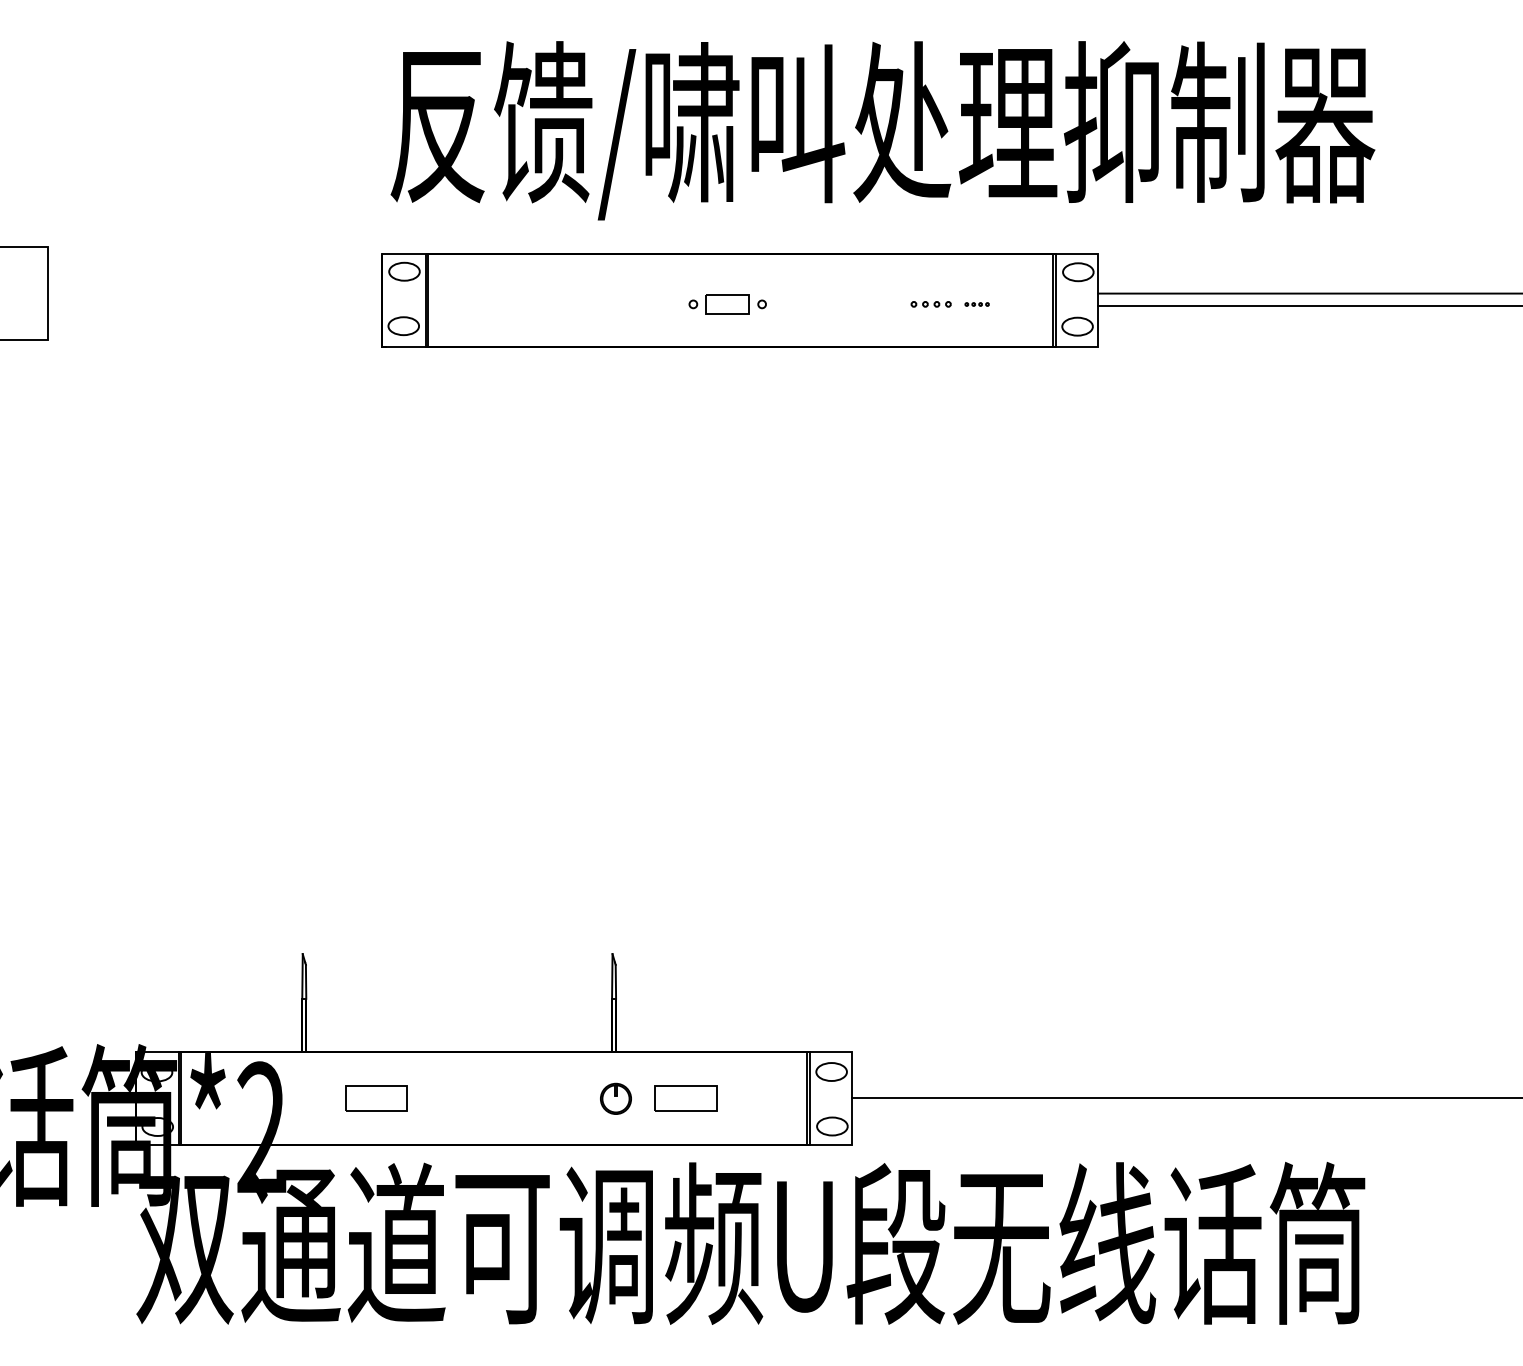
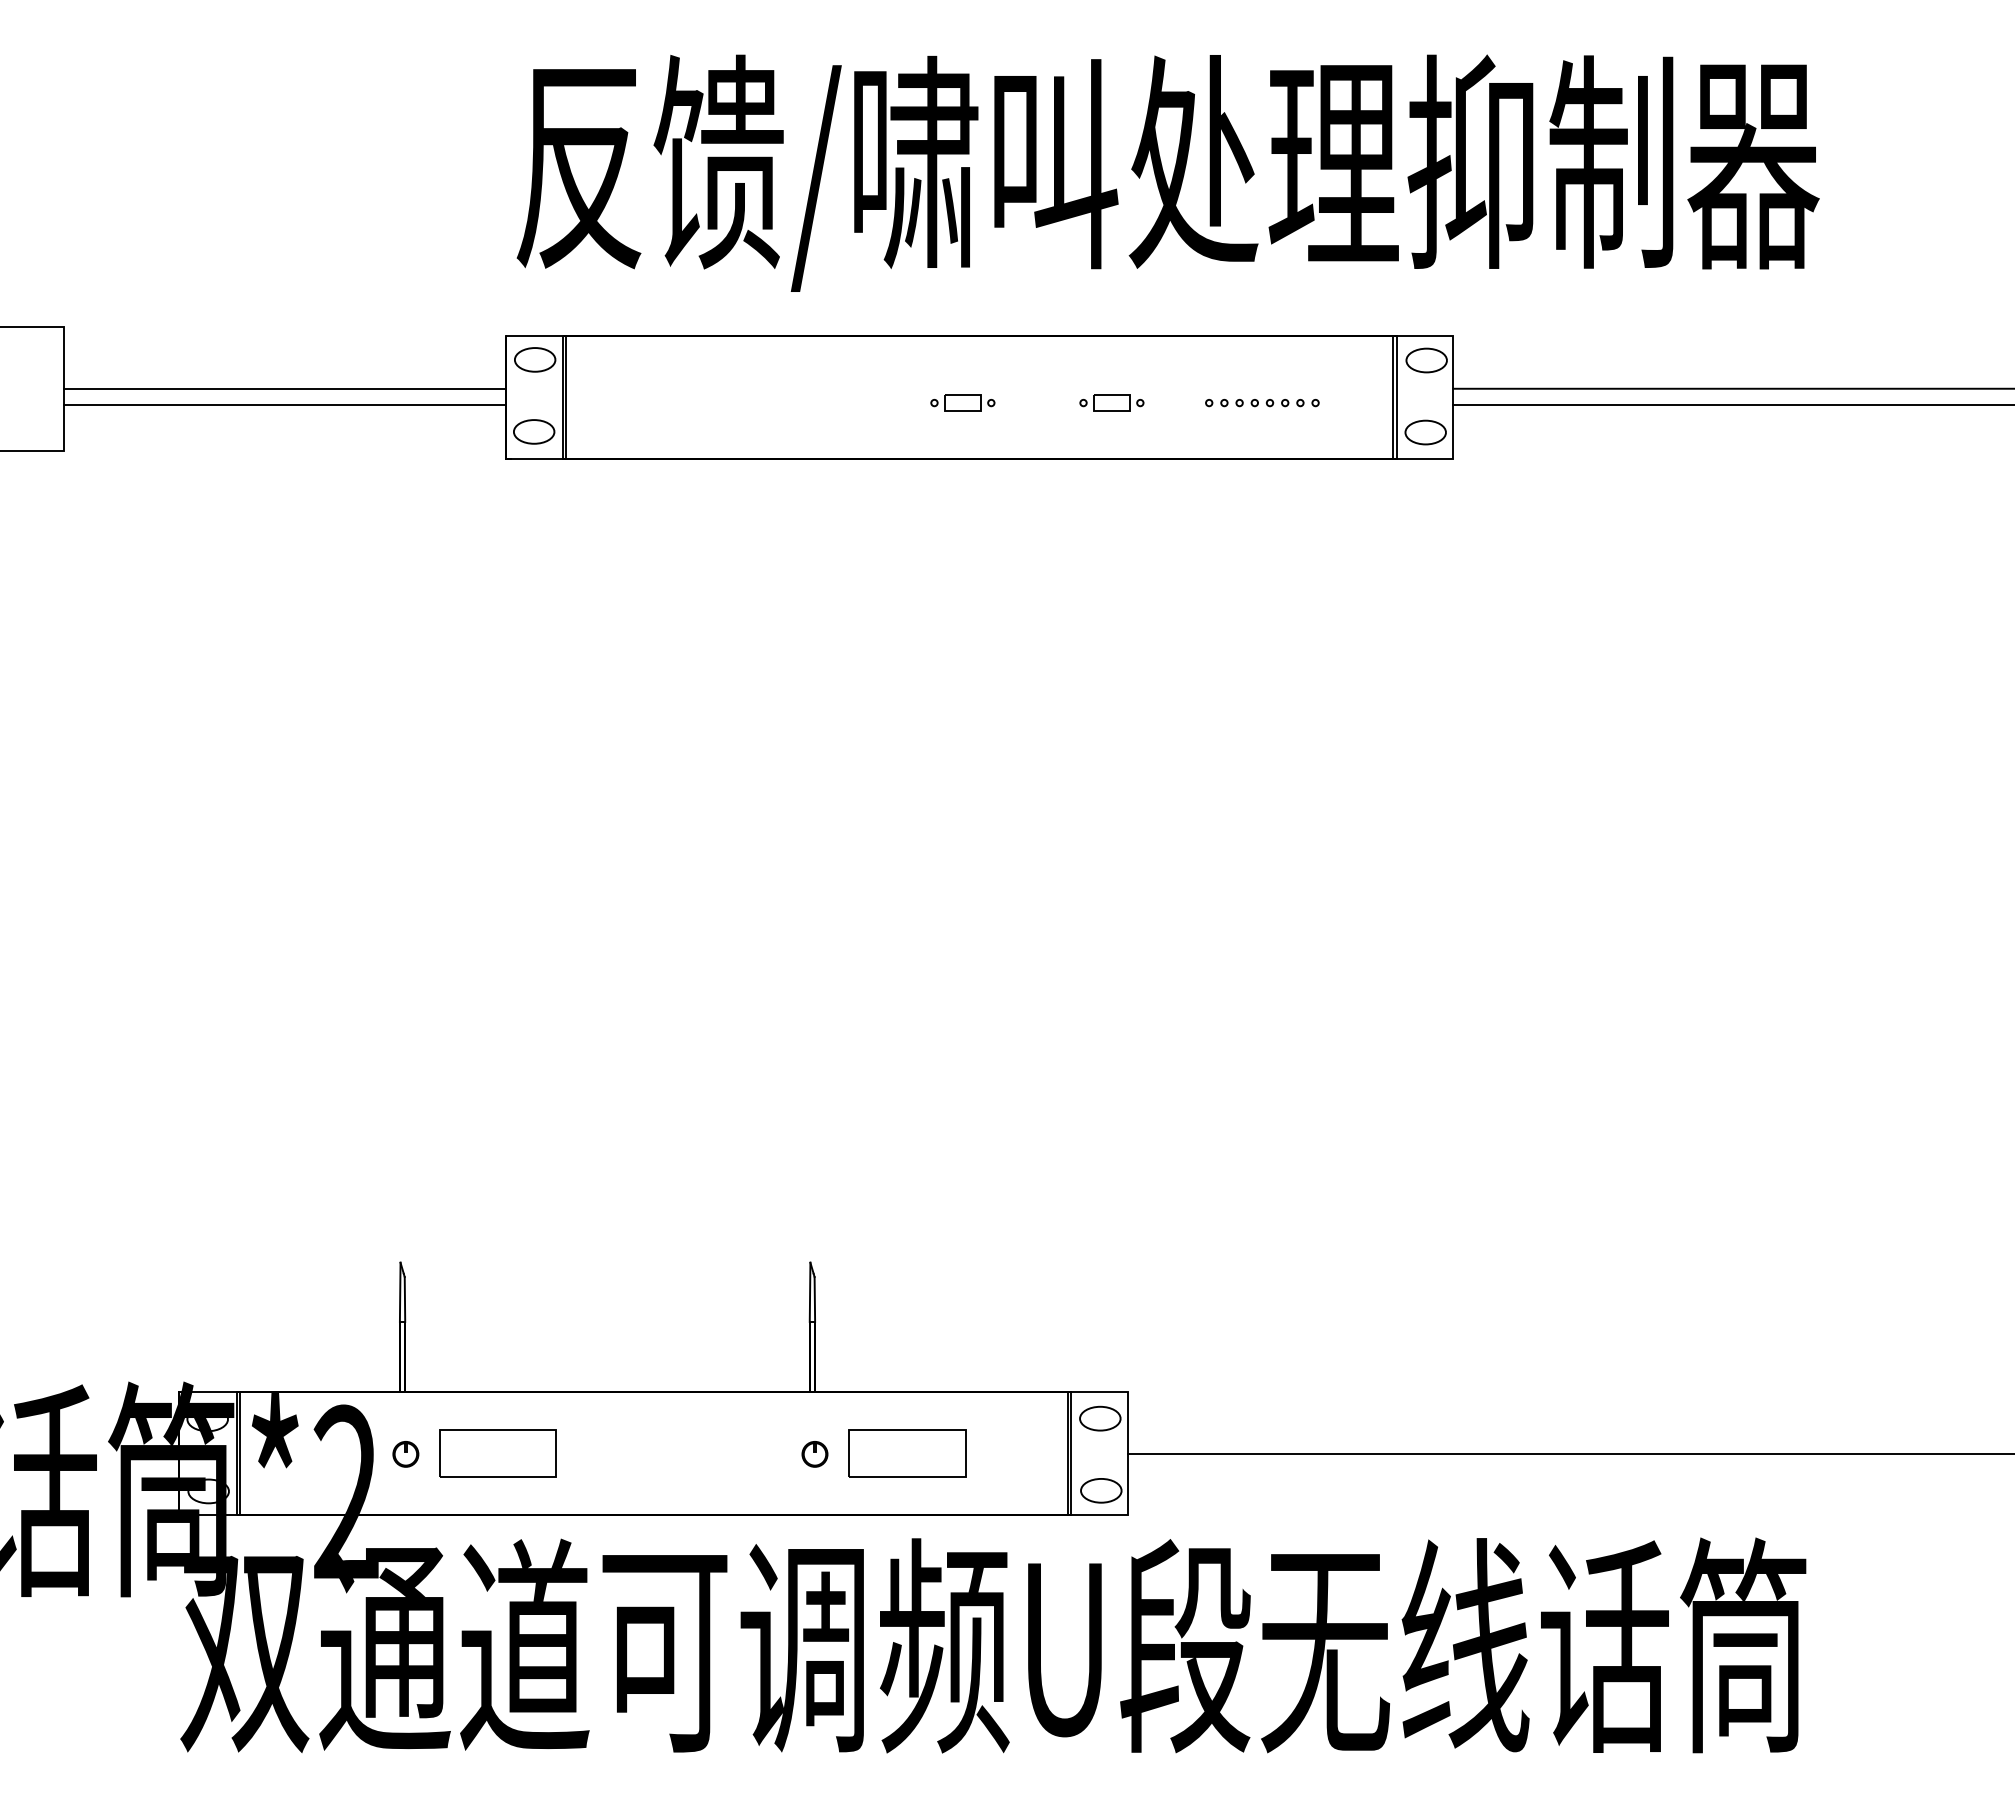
line: (215, 293) -> (284, 388), added
part: (727, 303) -> (962, 402), size x0.62
part: (840, 303) -> (1111, 402), added
part: (976, 304) -> (1292, 403), size x1.67
line: (215, 306) -> (284, 405), added
part: (376, 1098) -> (497, 1453), size x1.43
part: (685, 1098) -> (907, 1453), size x1.43
part: (306, 1099) -> (405, 1454), added
part: (615, 1099) -> (814, 1454), size x0.62

